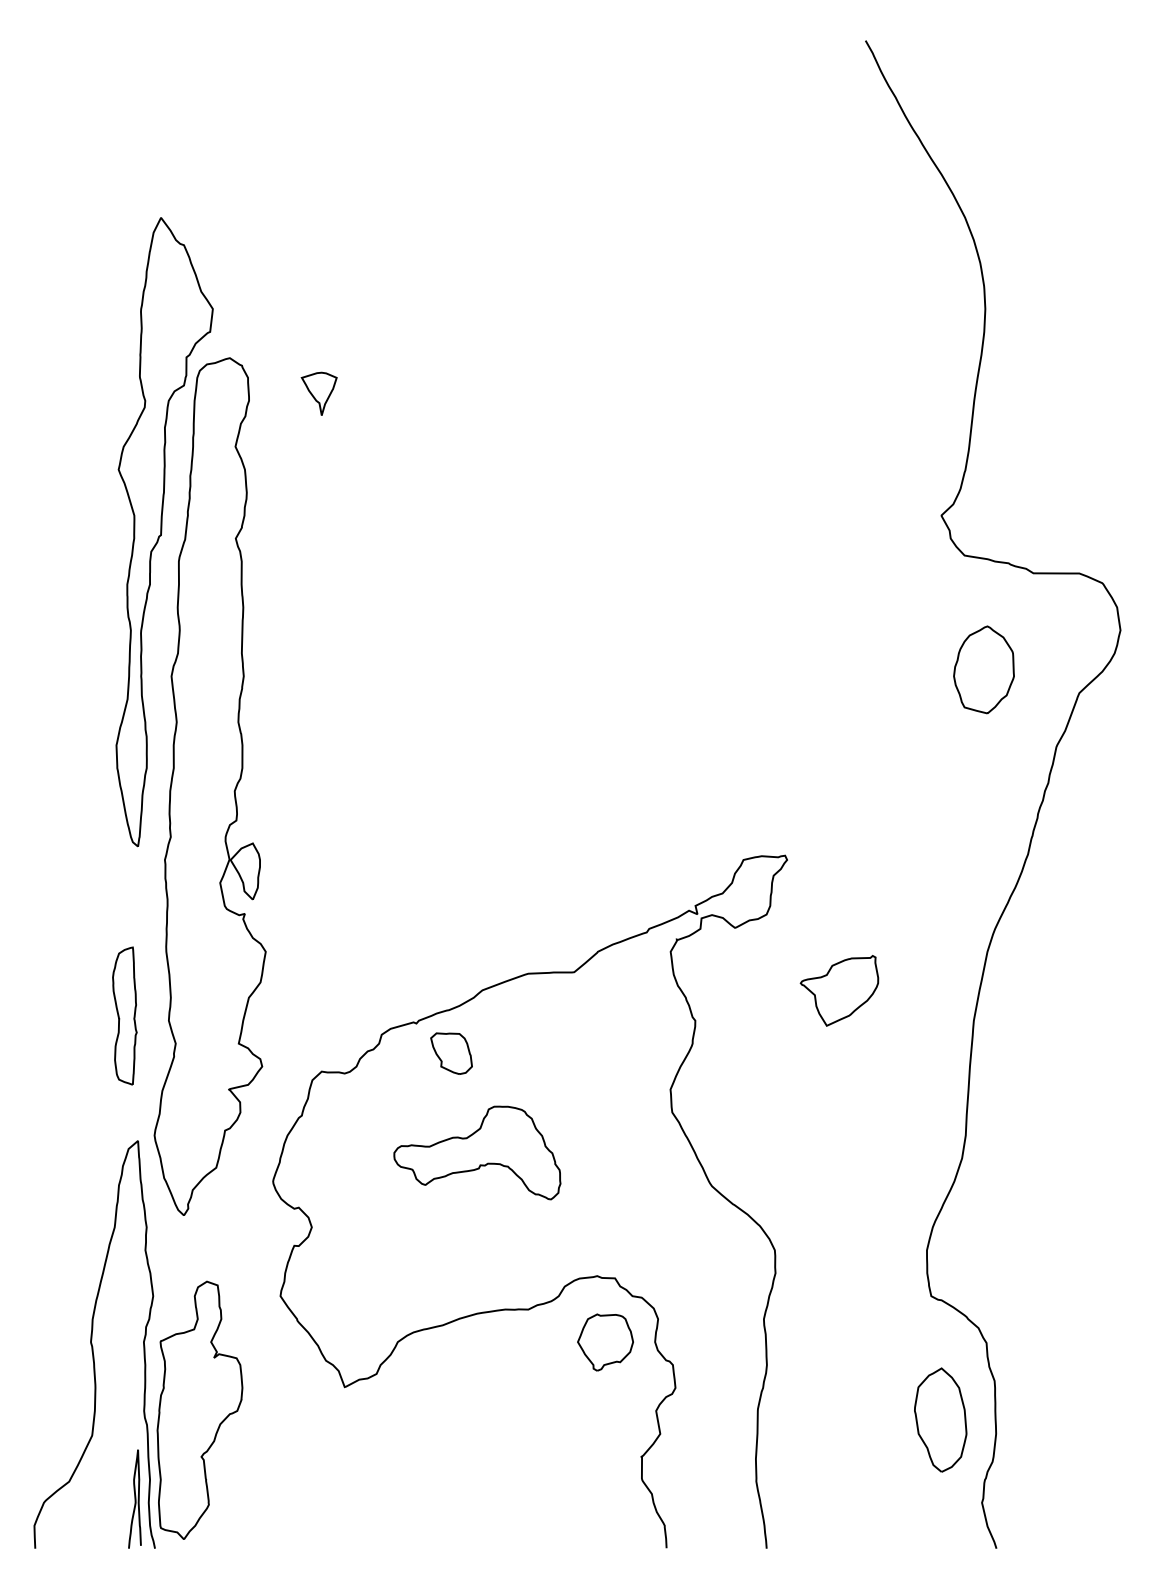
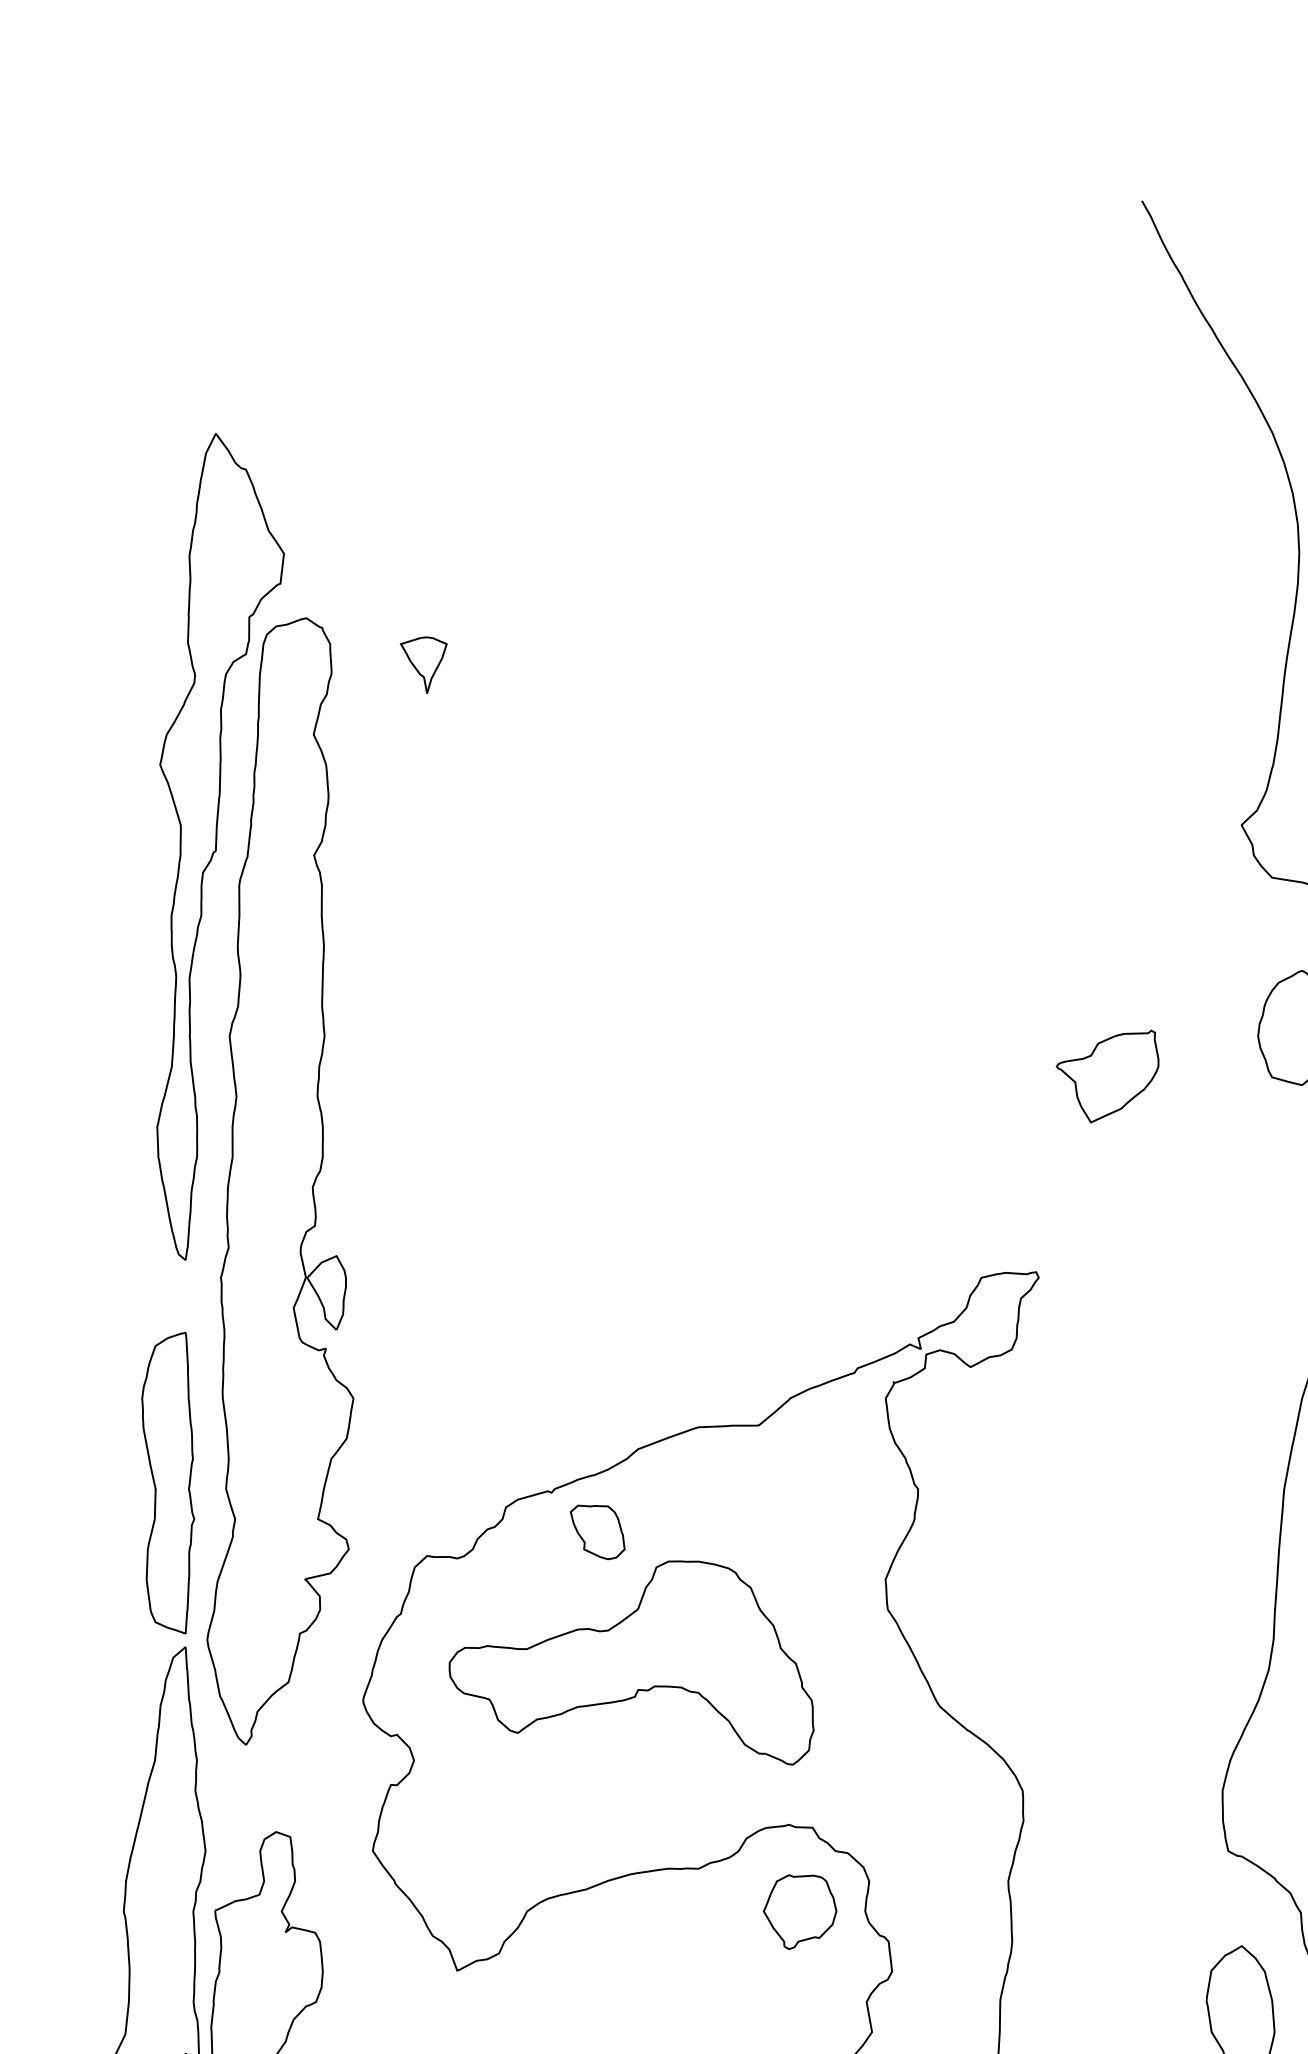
part: (839, 990) -> (1107, 1076), moved
part: (124, 1015) -> (167, 1482), size x1.67
part: (477, 1152) -> (631, 1662), size x1.67

